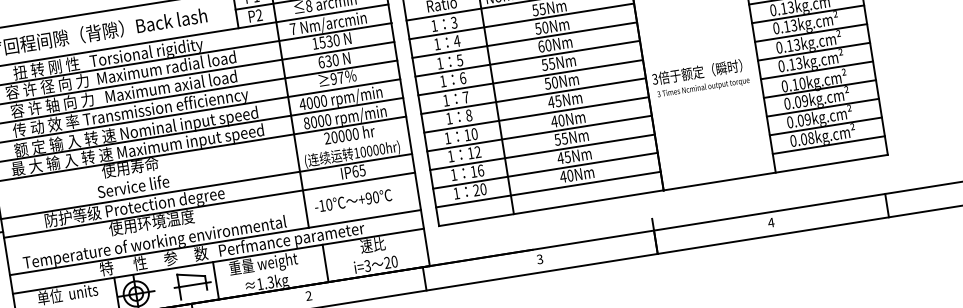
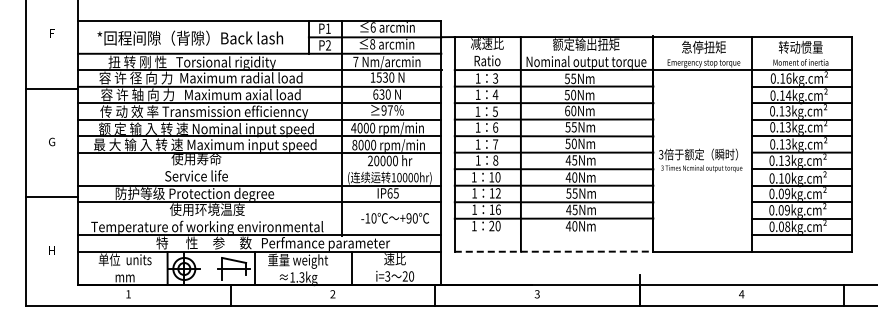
line: (547, 189) -> (553, 235), removed
text: (352, 200) -> (394, 217), moved
line: (551, 207) -> (554, 251), solid -> dashed

